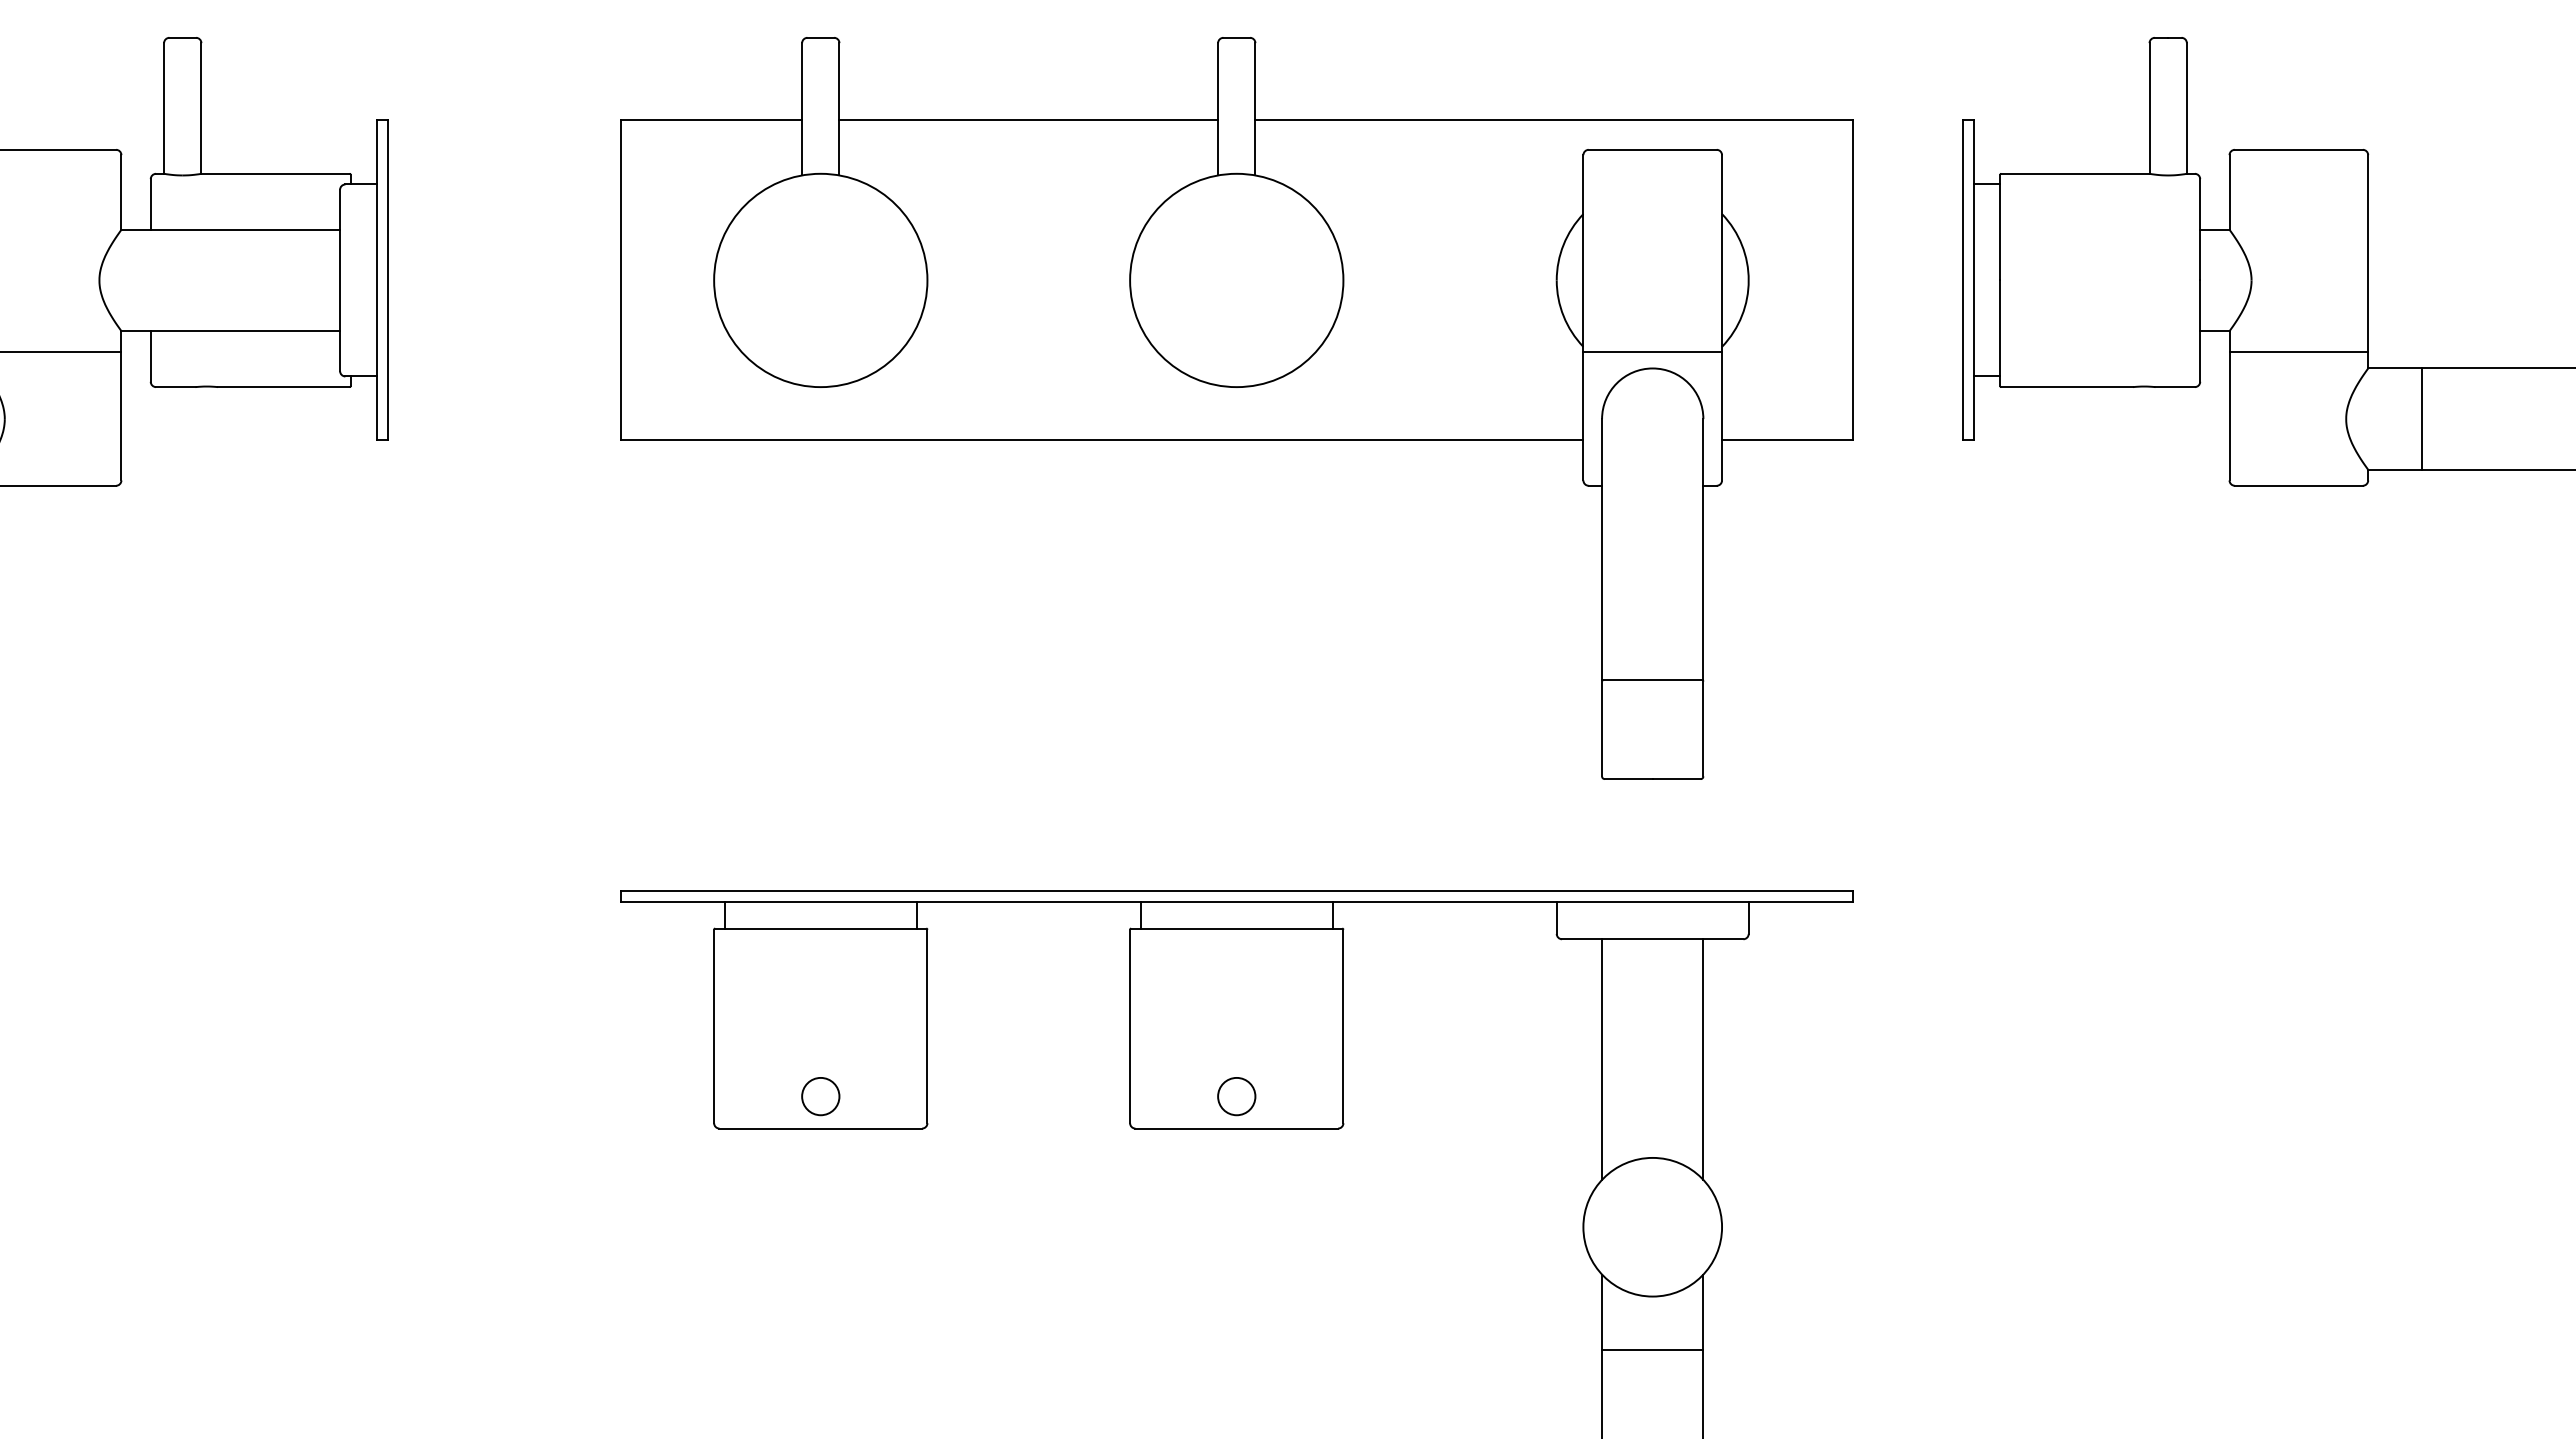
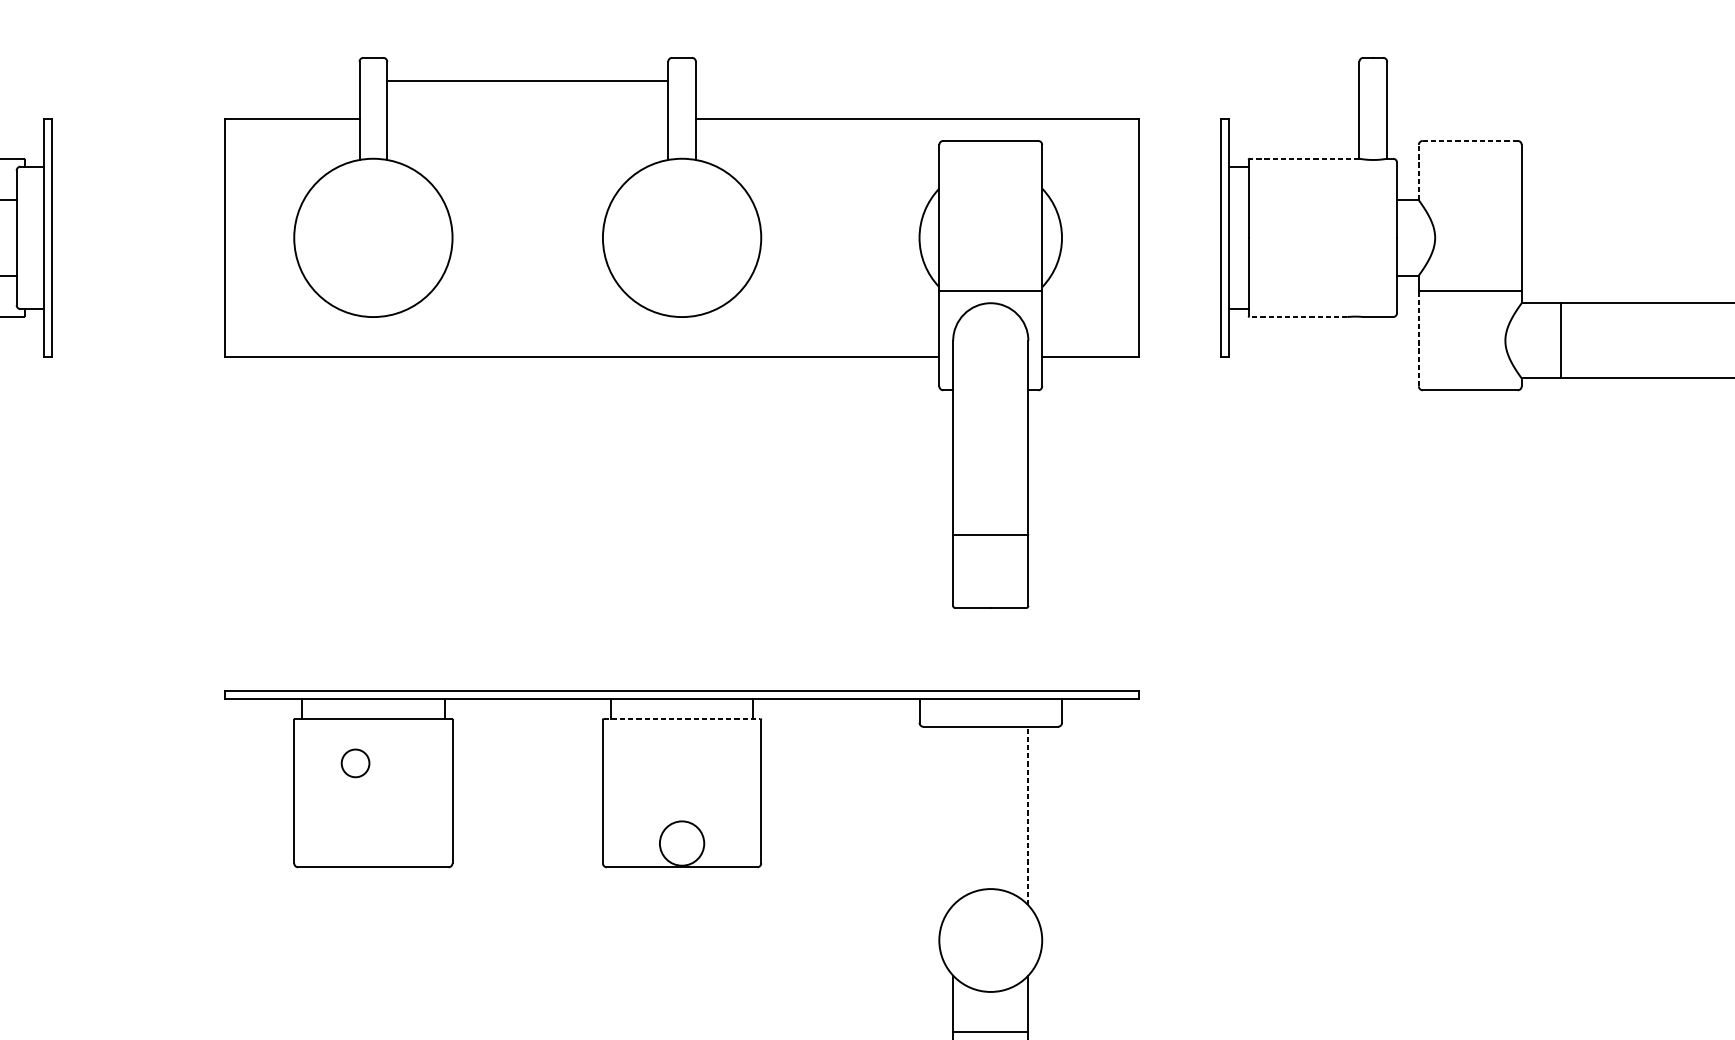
line: (1028, 120) -> (527, 81), moved
line: (2298, 149) -> (1470, 140), solid -> dashed
line: (2074, 173) -> (1303, 158), solid -> dashed
line: (2229, 191) -> (1418, 171), solid -> dashed
line: (2067, 387) -> (1298, 317), solid -> dashed
line: (2229, 416) -> (1418, 338), solid -> dashed
line: (1236, 928) -> (681, 718), solid -> dashed
line: (1602, 1059) -> (953, 816), removed
line: (1703, 1059) -> (1028, 816), solid -> dashed
circle: (820, 1096) -> (355, 763), moved
circle: (1236, 1096) -> (681, 843), size x1.6

